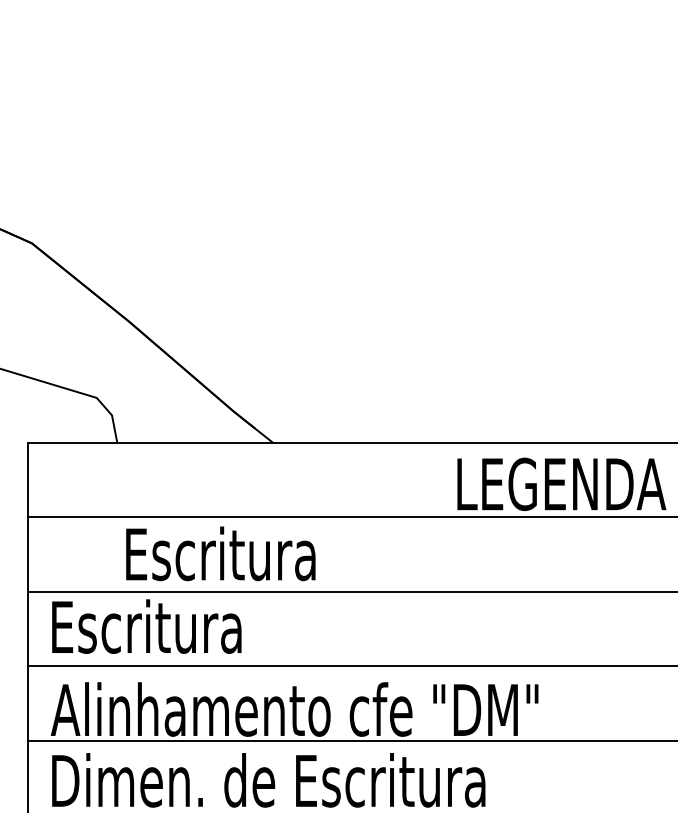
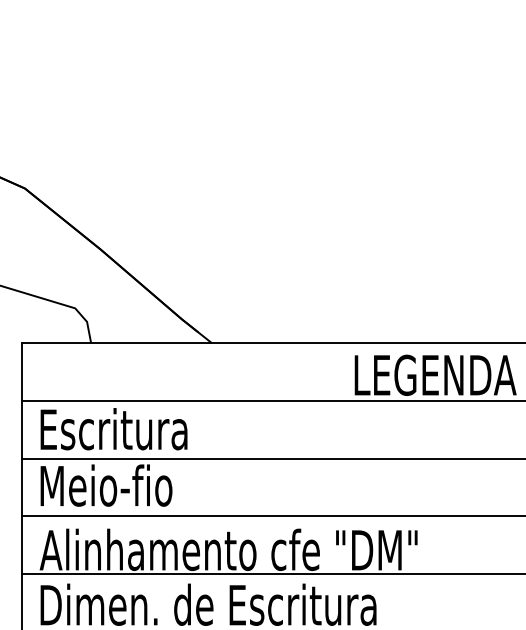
text: (220, 553) -> (113, 428), moved
text: (148, 626) -> (115, 485), Escritura -> Meio-fio

